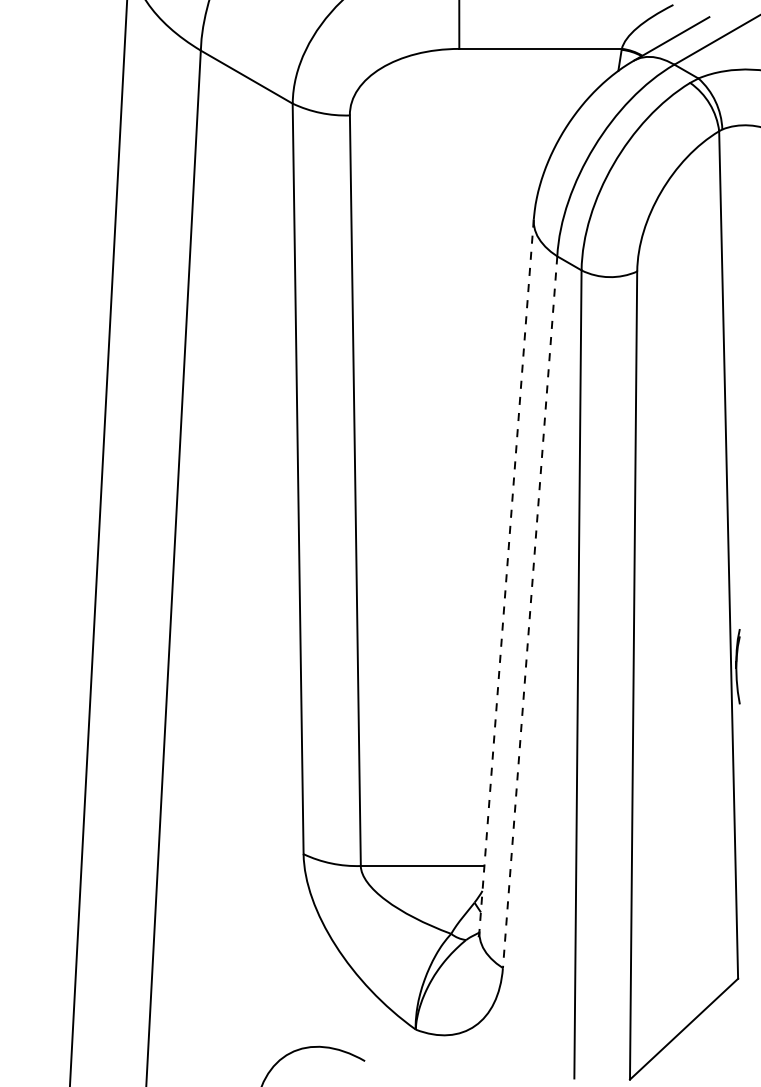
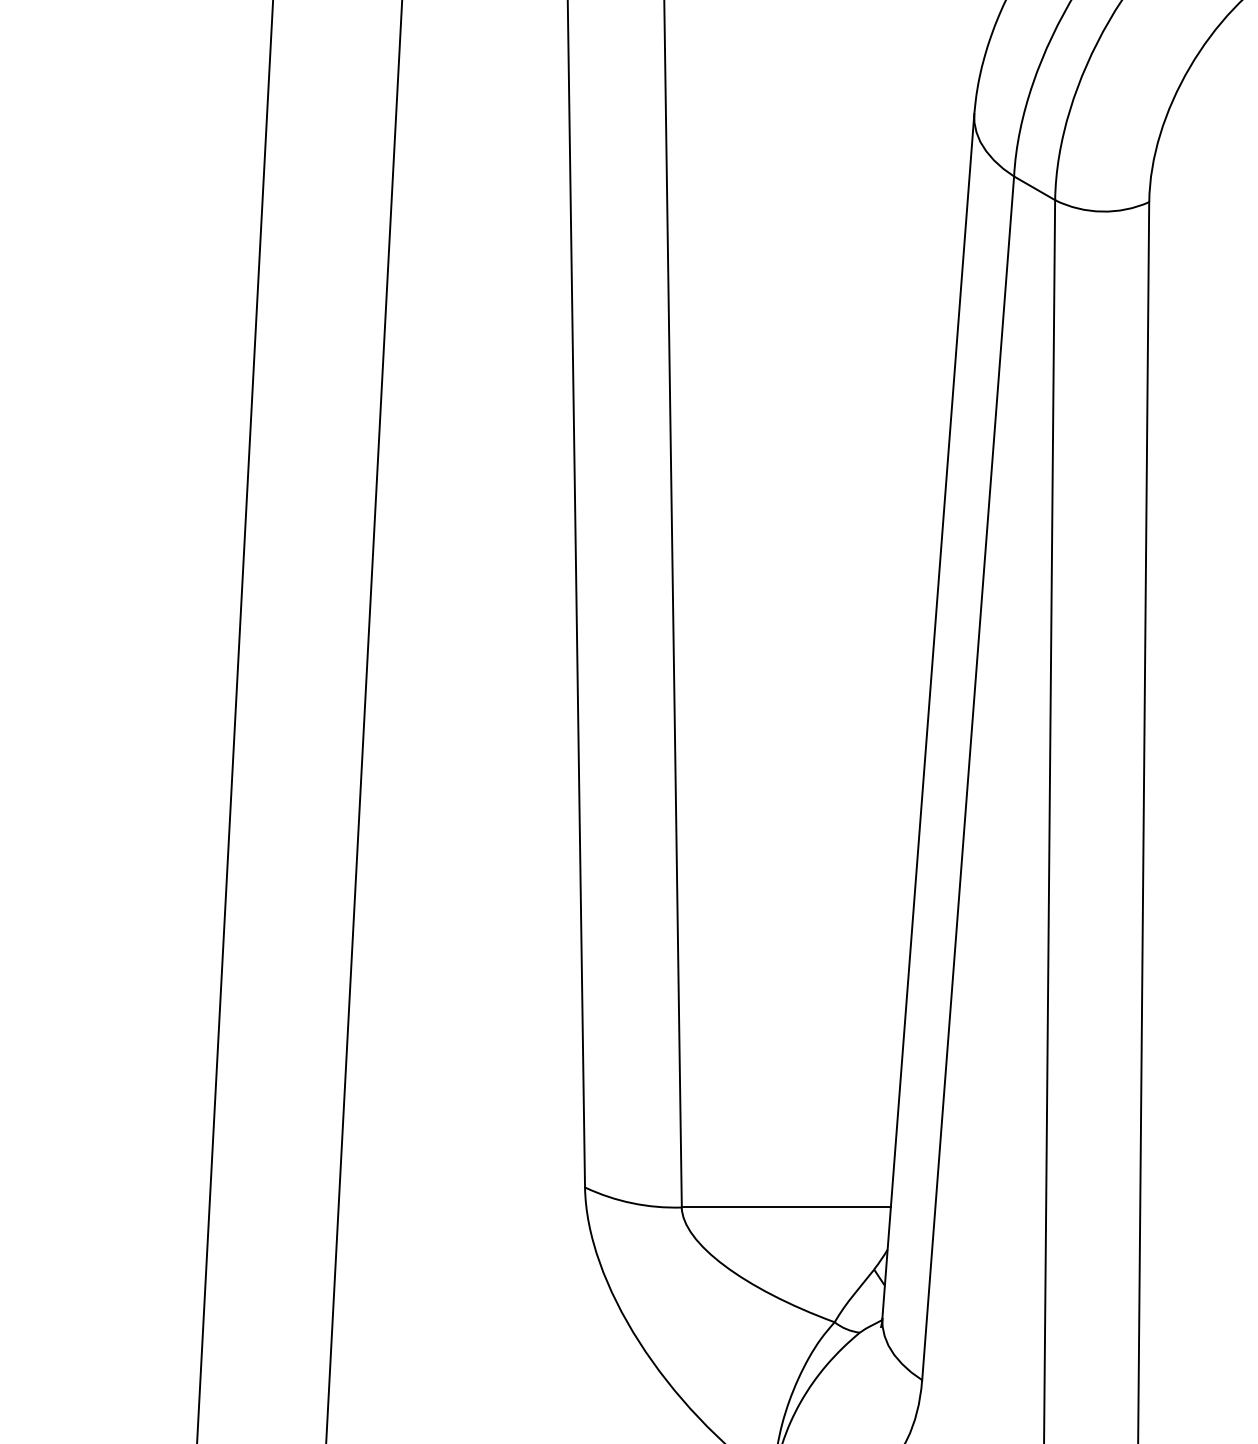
line: (506, 575) -> (928, 716), dashed -> solid
line: (530, 612) -> (968, 778), dashed -> solid

